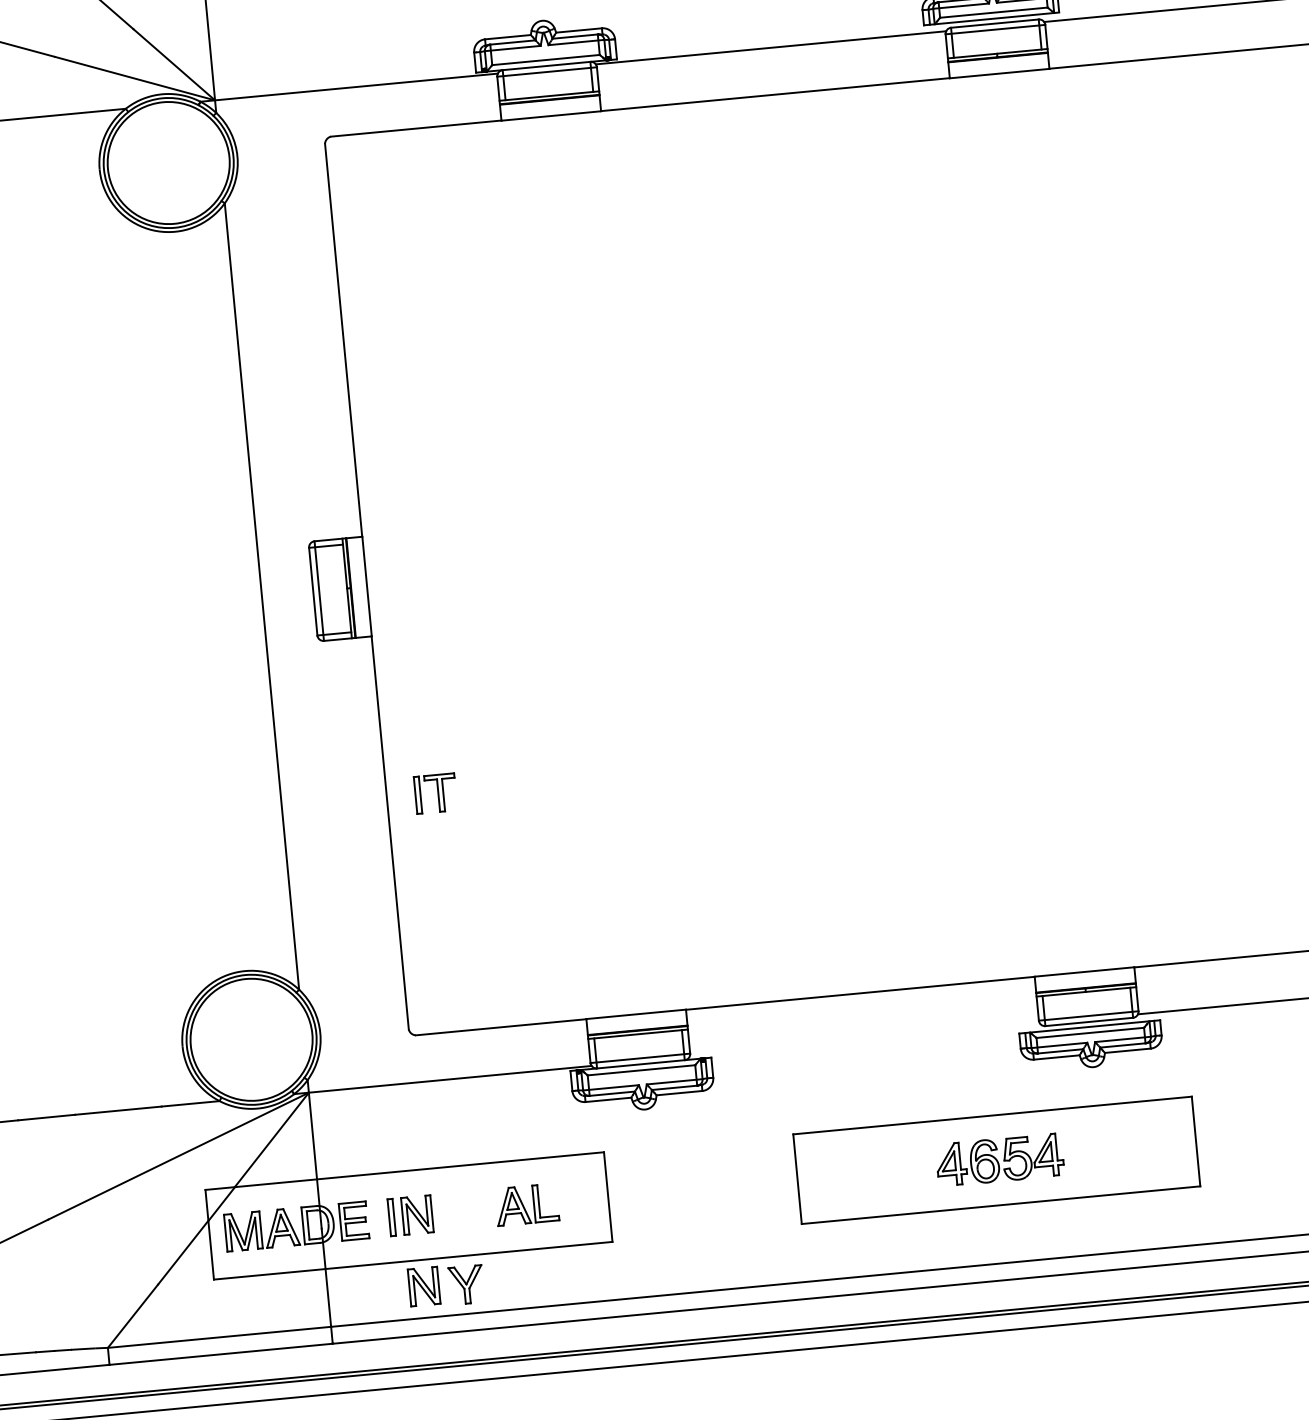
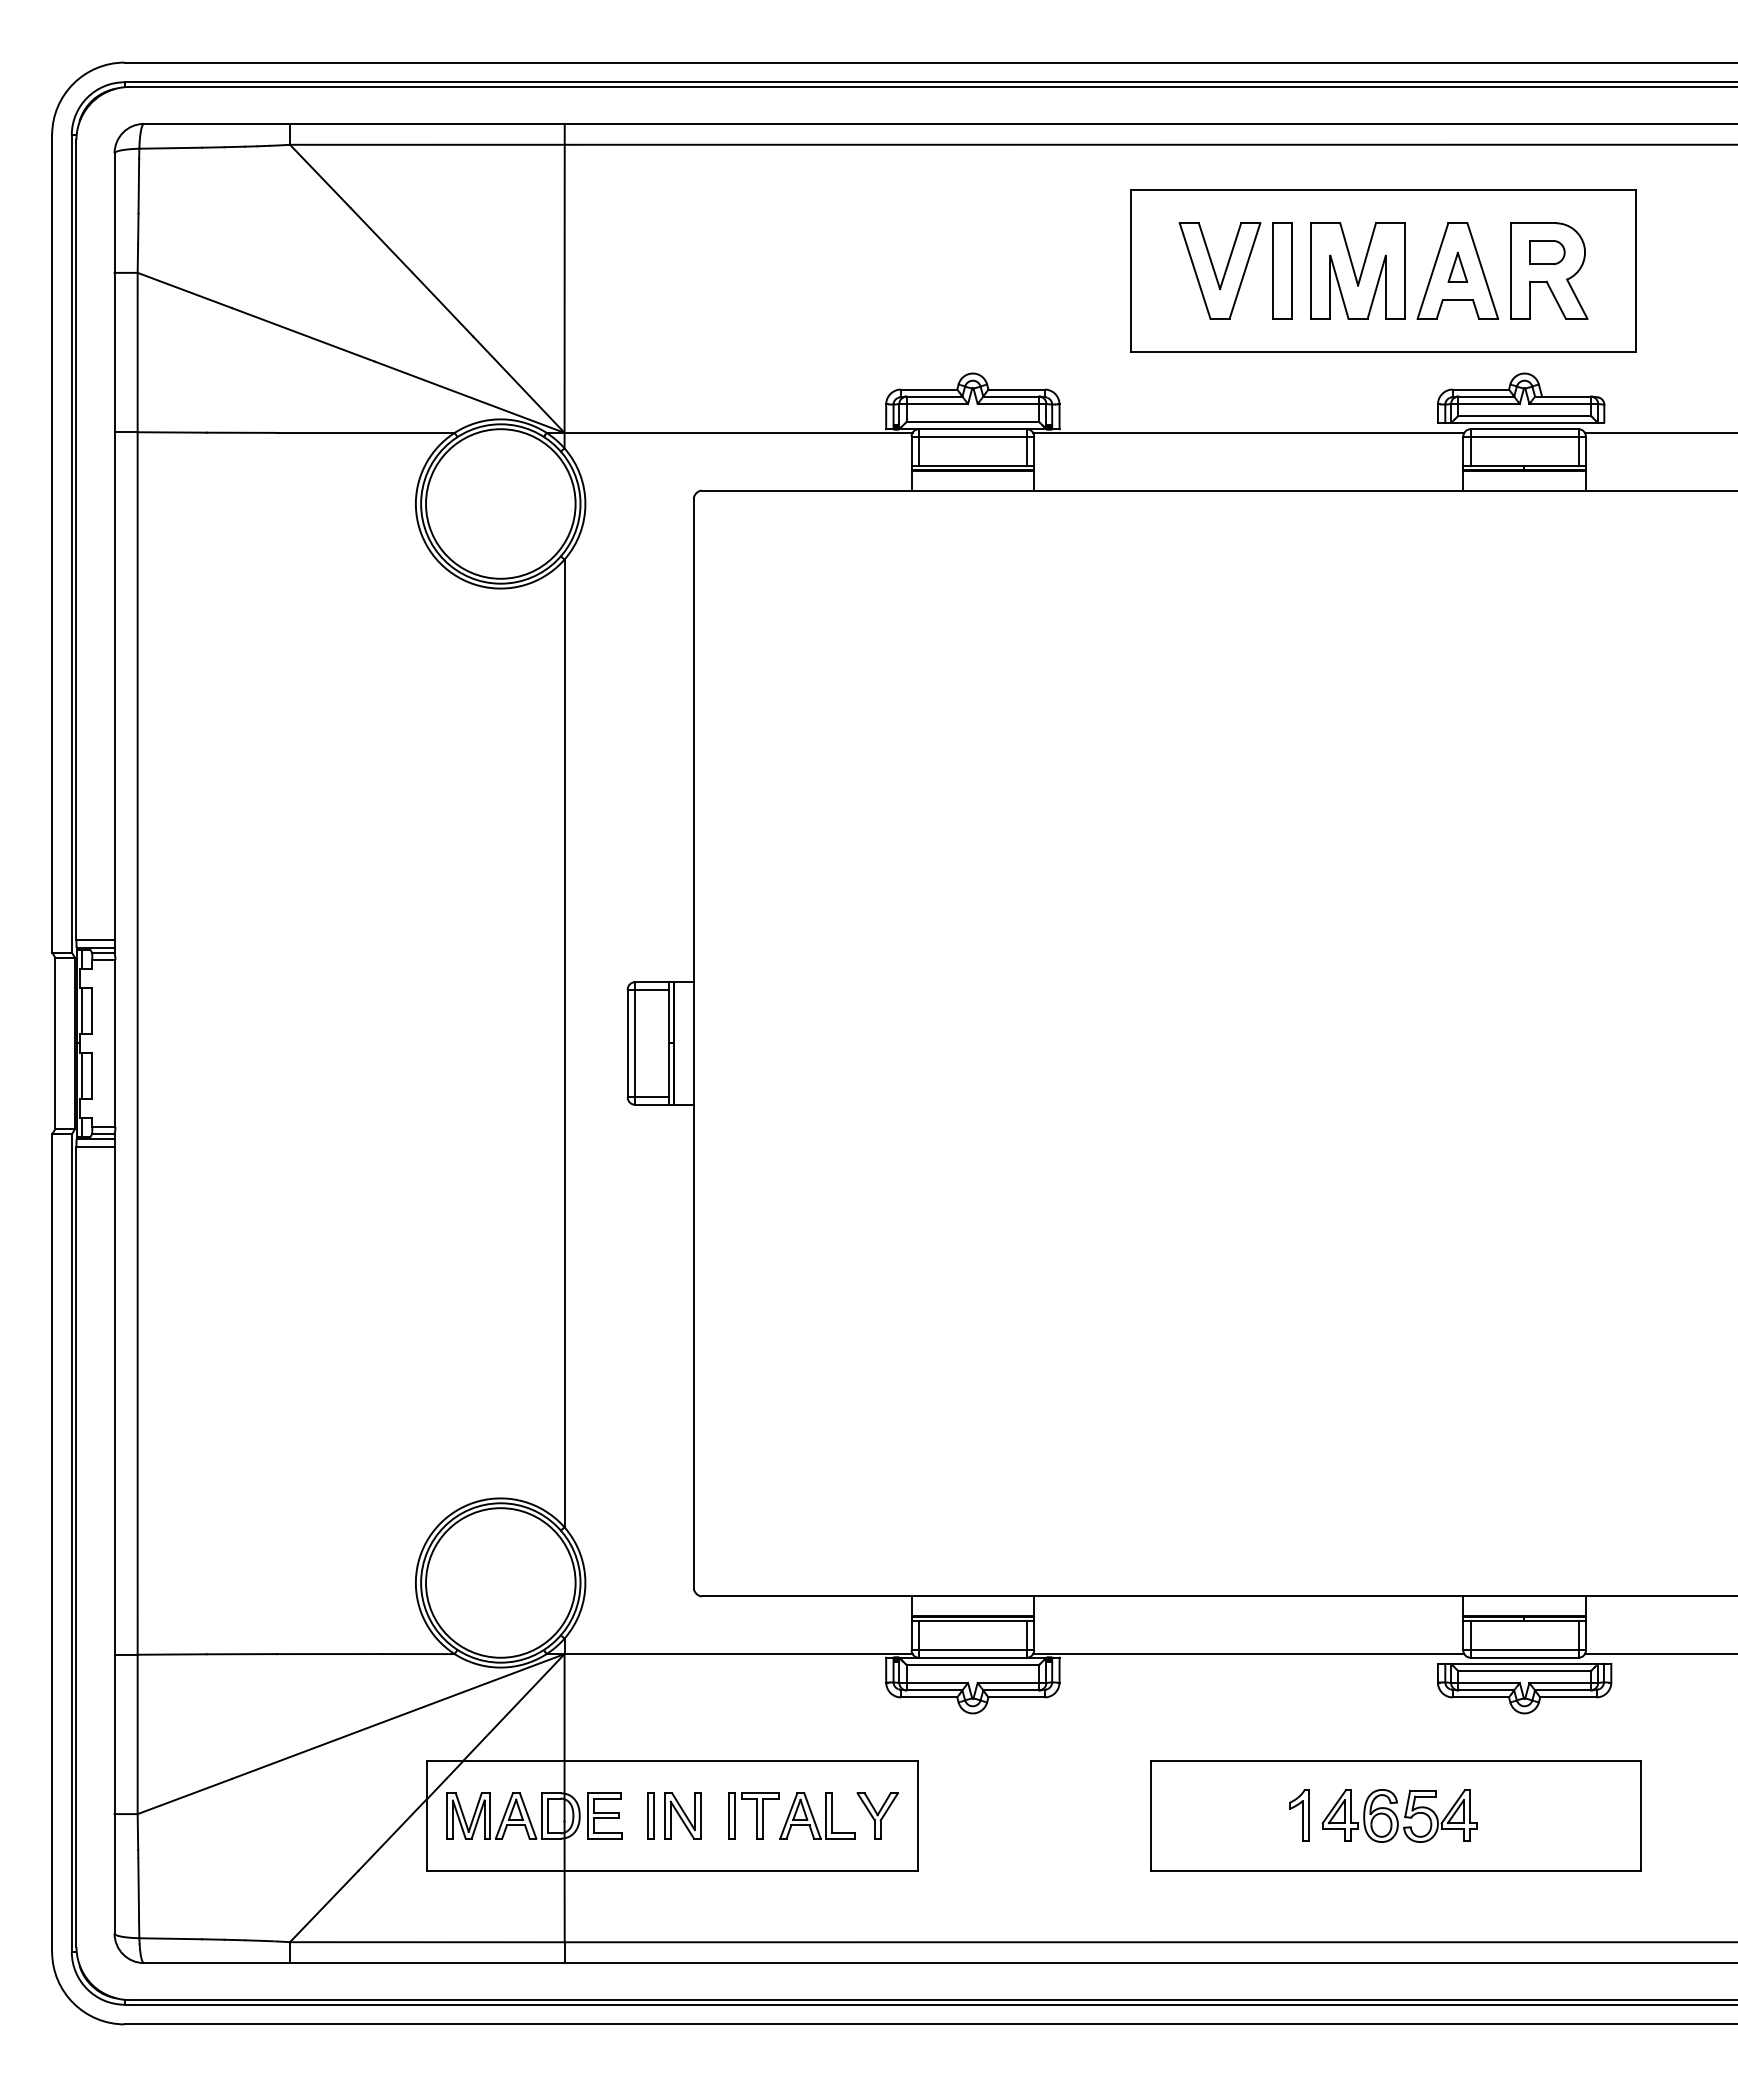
part: (435, 793) -> (753, 1815), moved
line: (864, 1040) -> (1248, 1654), added
part: (918, 1167) -> (1299, 1815), added
part: (466, 1284) -> (877, 1815), moved
part: (423, 1286) -> (682, 1903), removed

